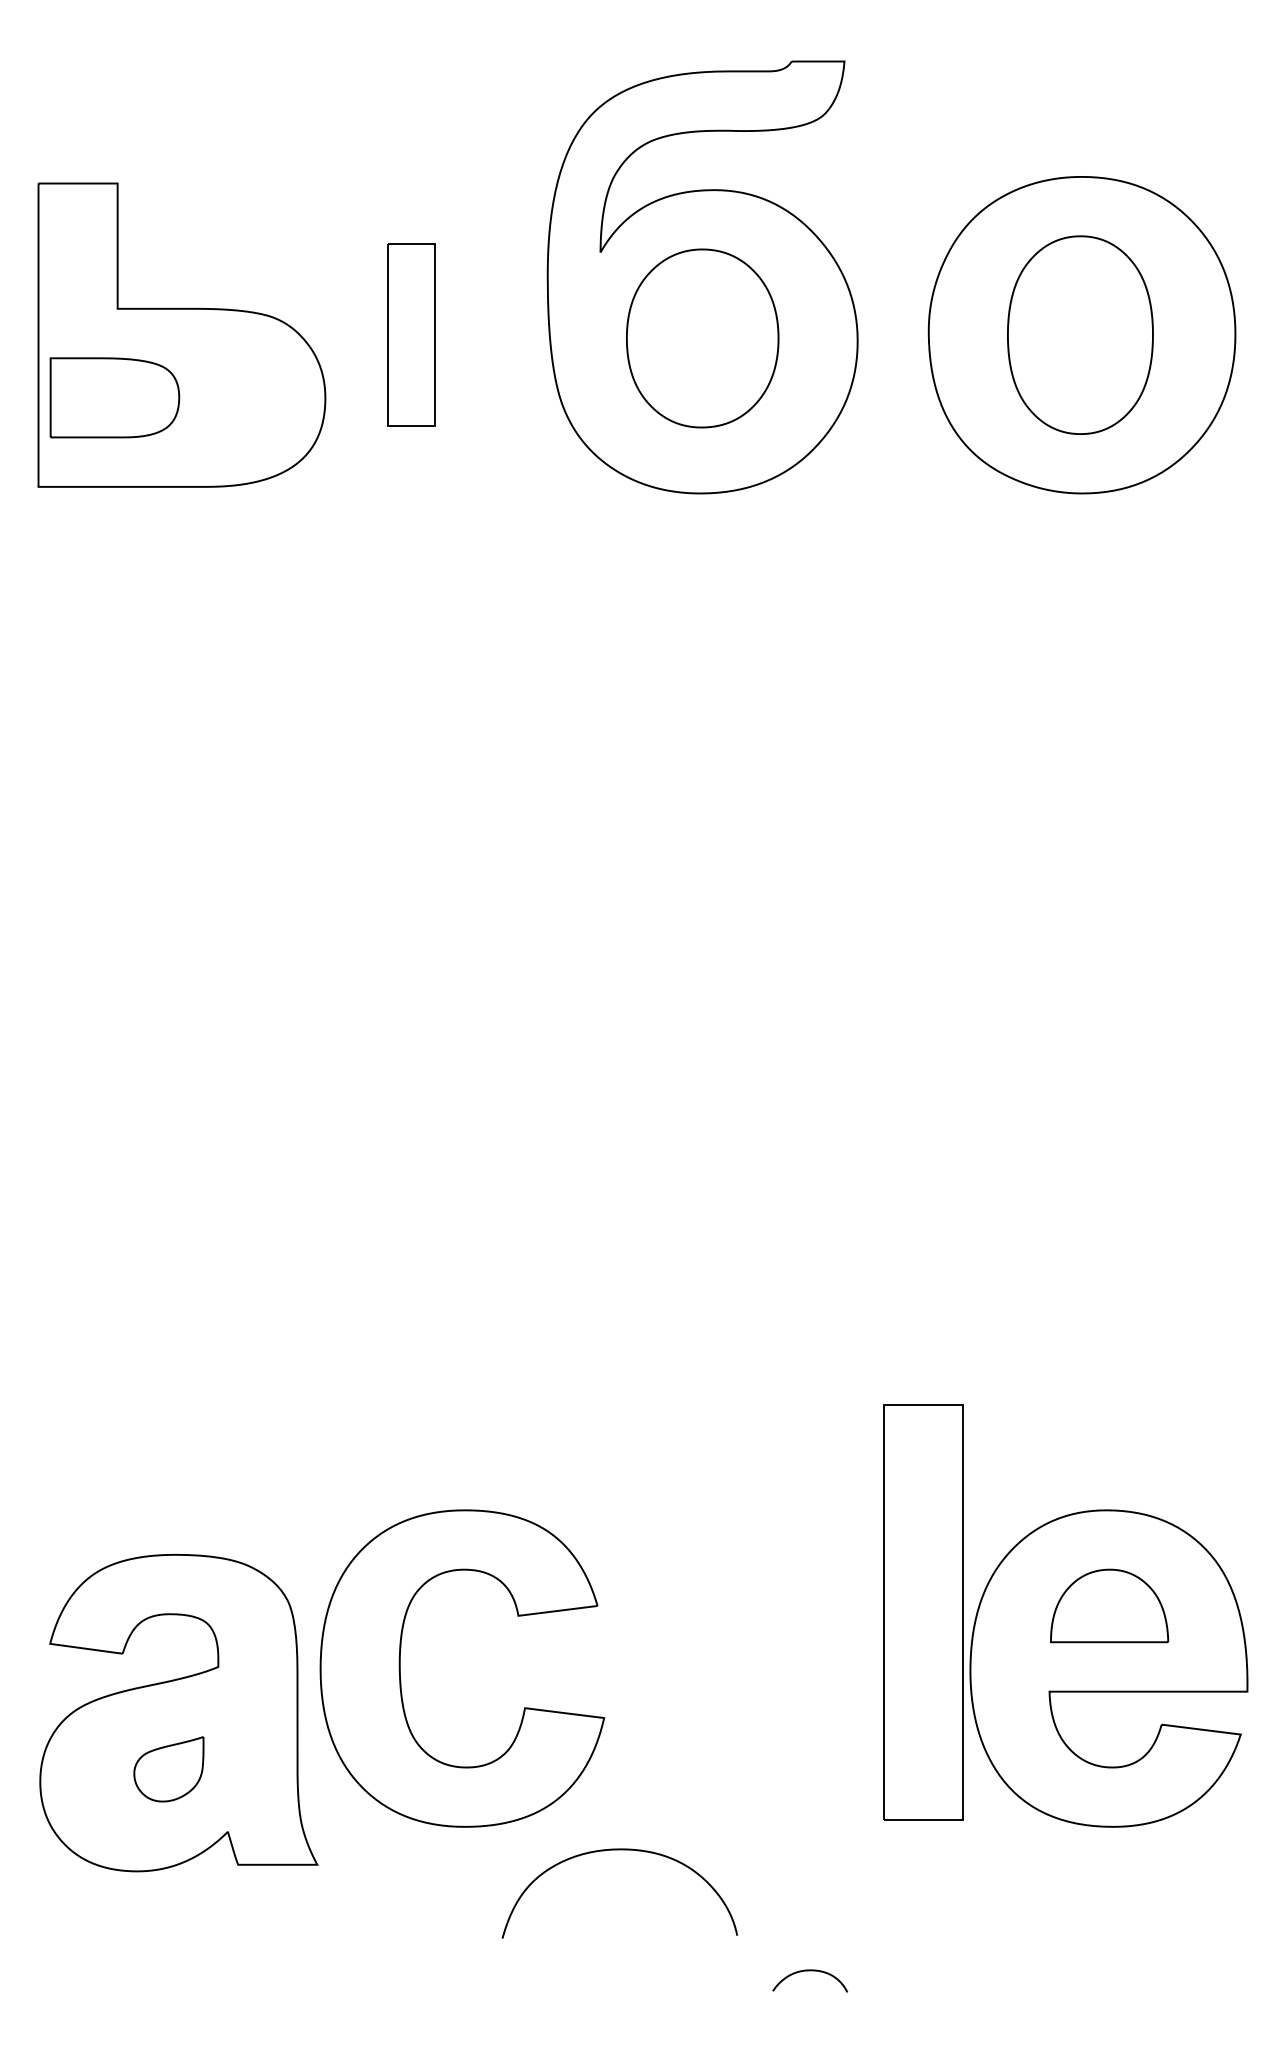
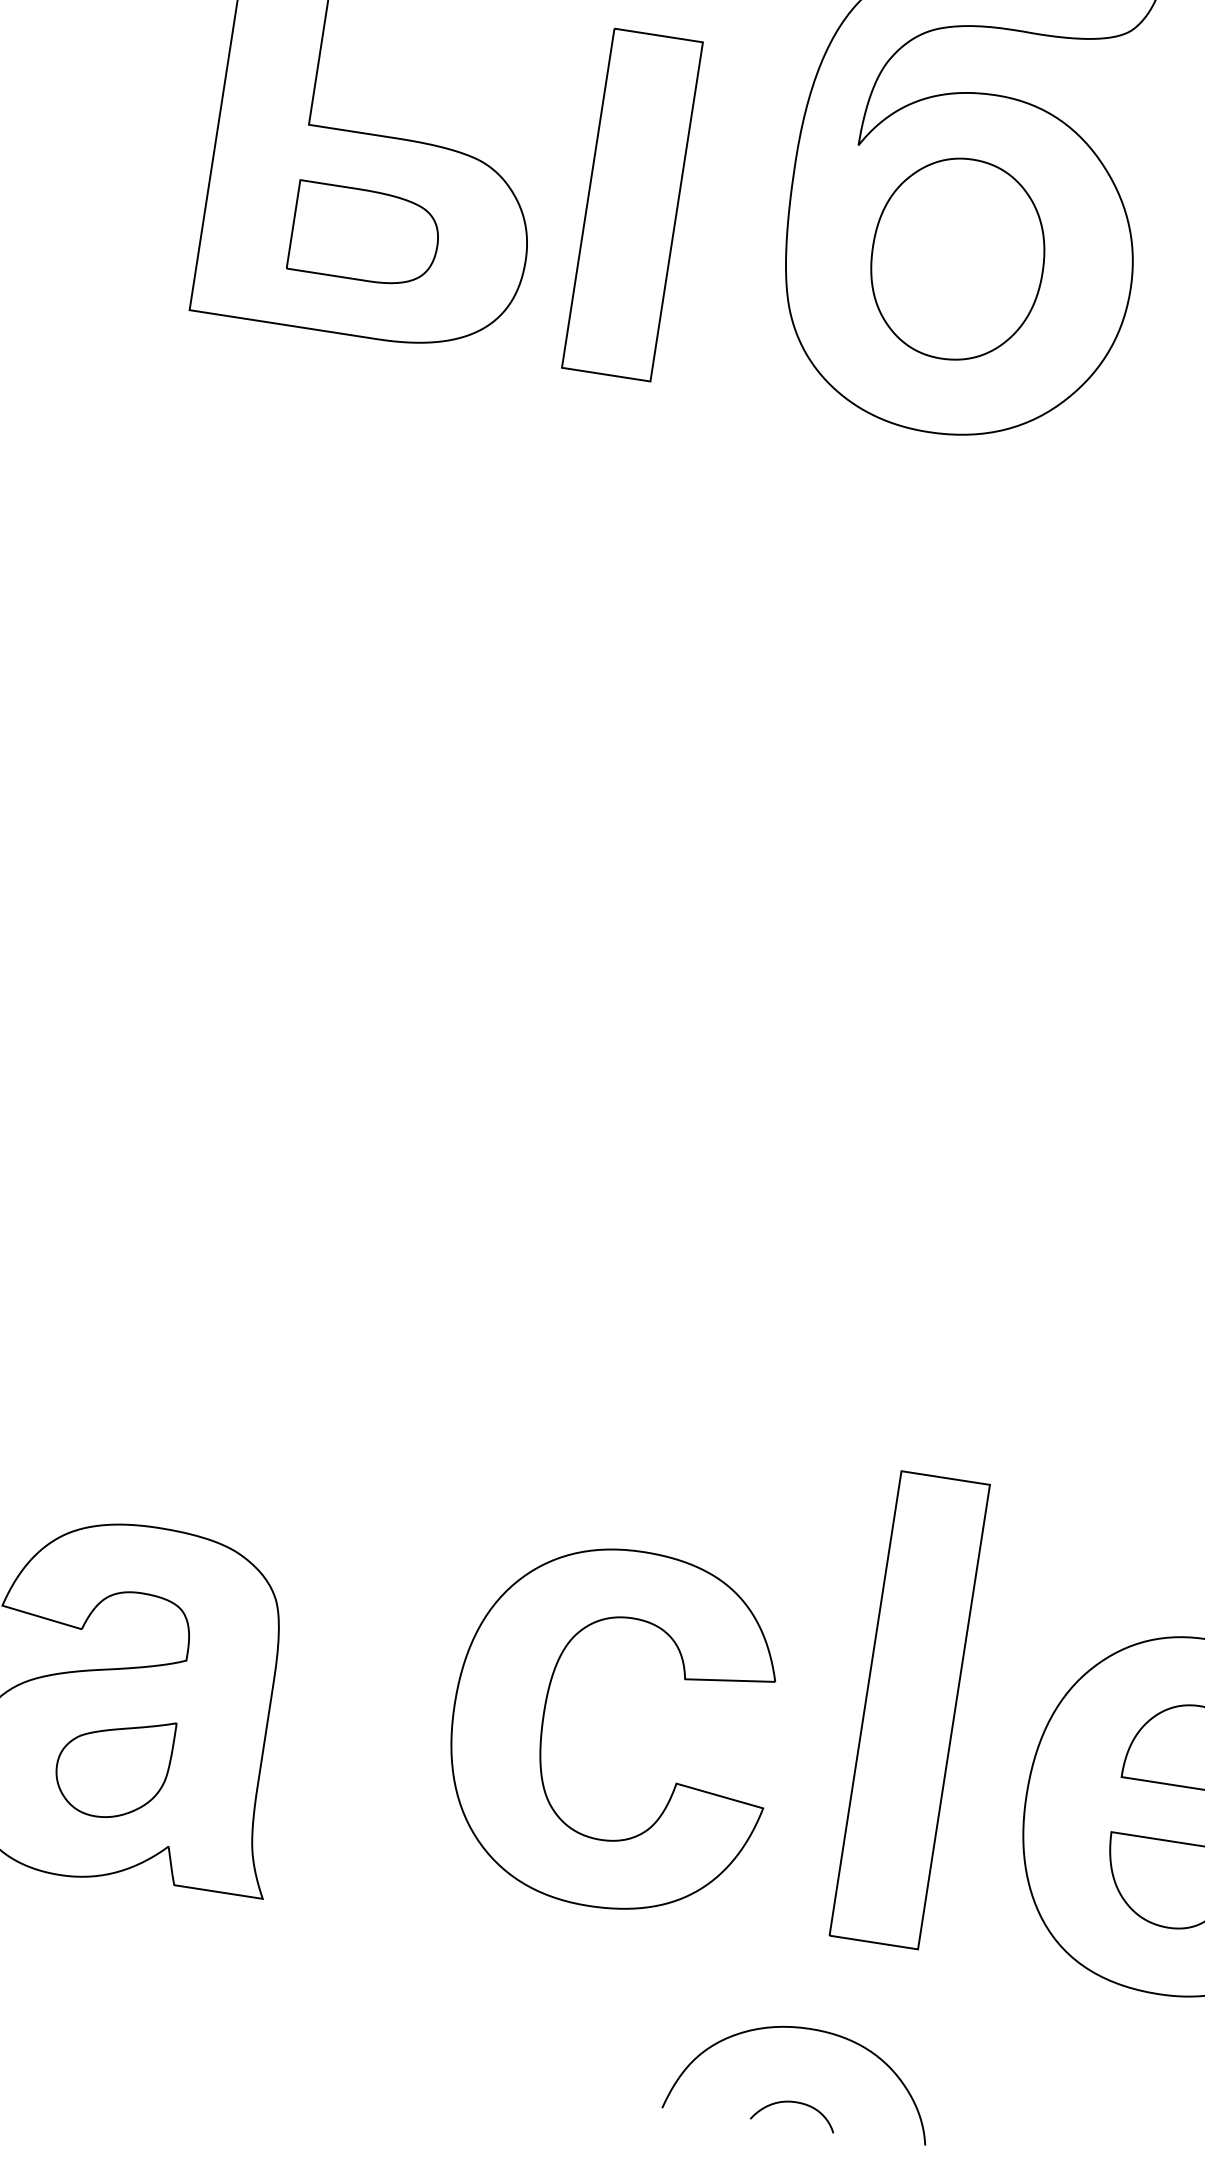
part: (411, 335) -> (632, 205), size x1.67
part: (114, 397) -> (364, 234), moved
part: (923, 1612) -> (909, 1710), moved
part: (400, 1668) -> (544, 1717), moved
part: (168, 1769) -> (112, 1766), size x1.43
curve: (619, 1850) -> (808, 2029), moved

